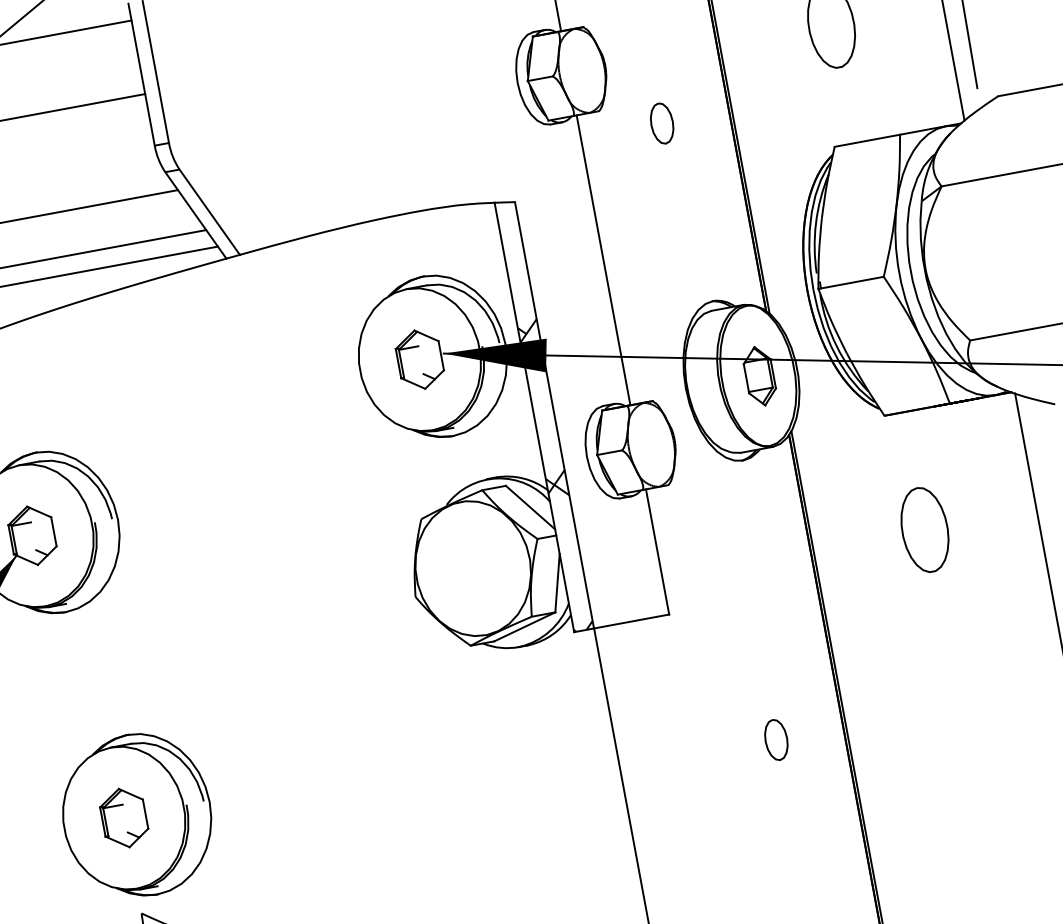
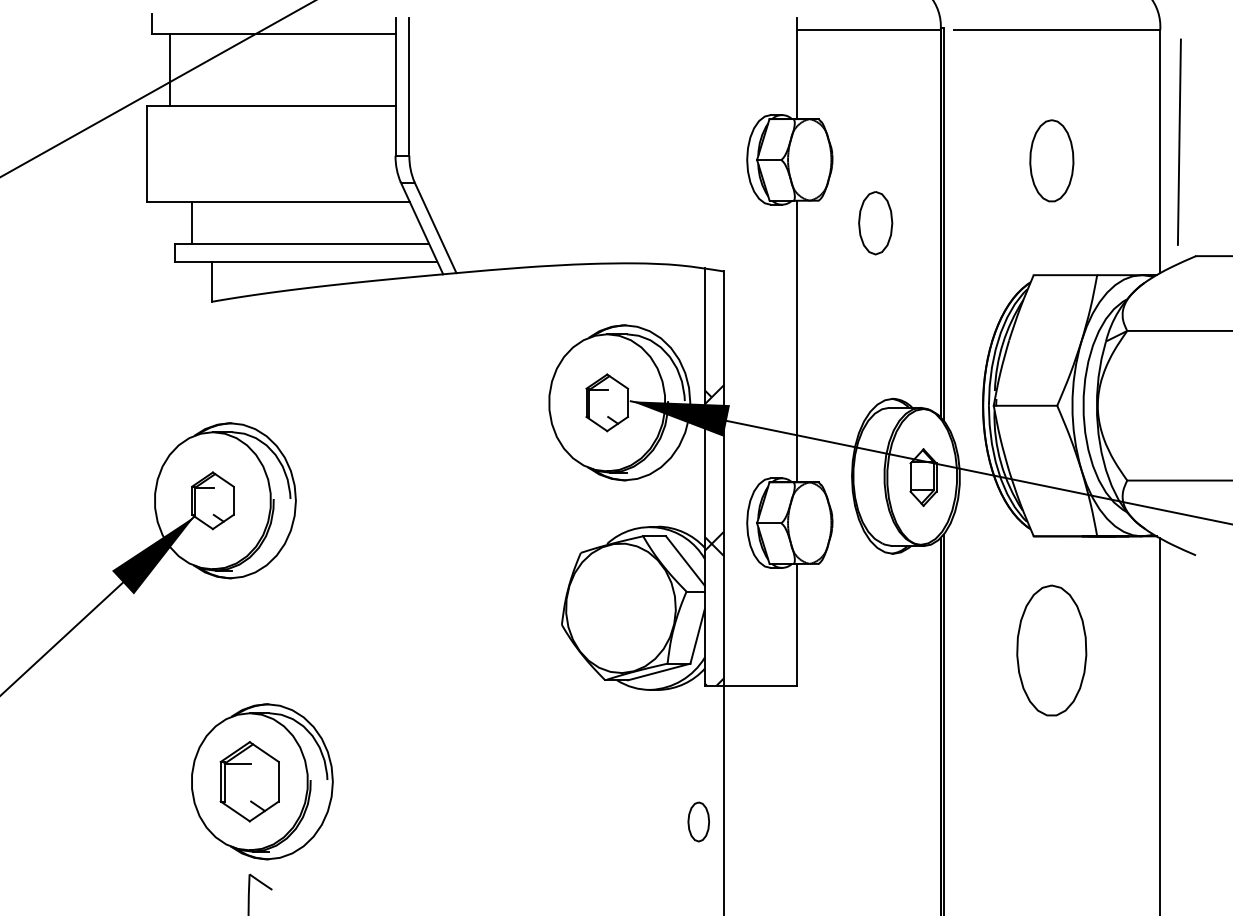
part: (661, 123) -> (875, 223), size x1.6
part: (924, 529) -> (1051, 650), size x1.6
part: (775, 739) -> (698, 821), moved
part: (123, 817) -> (249, 781), size x1.4

